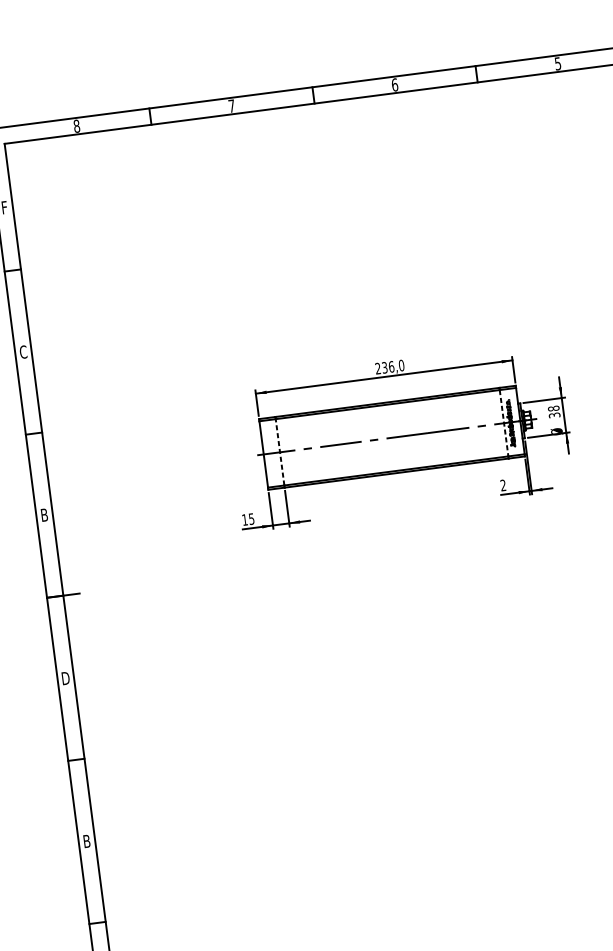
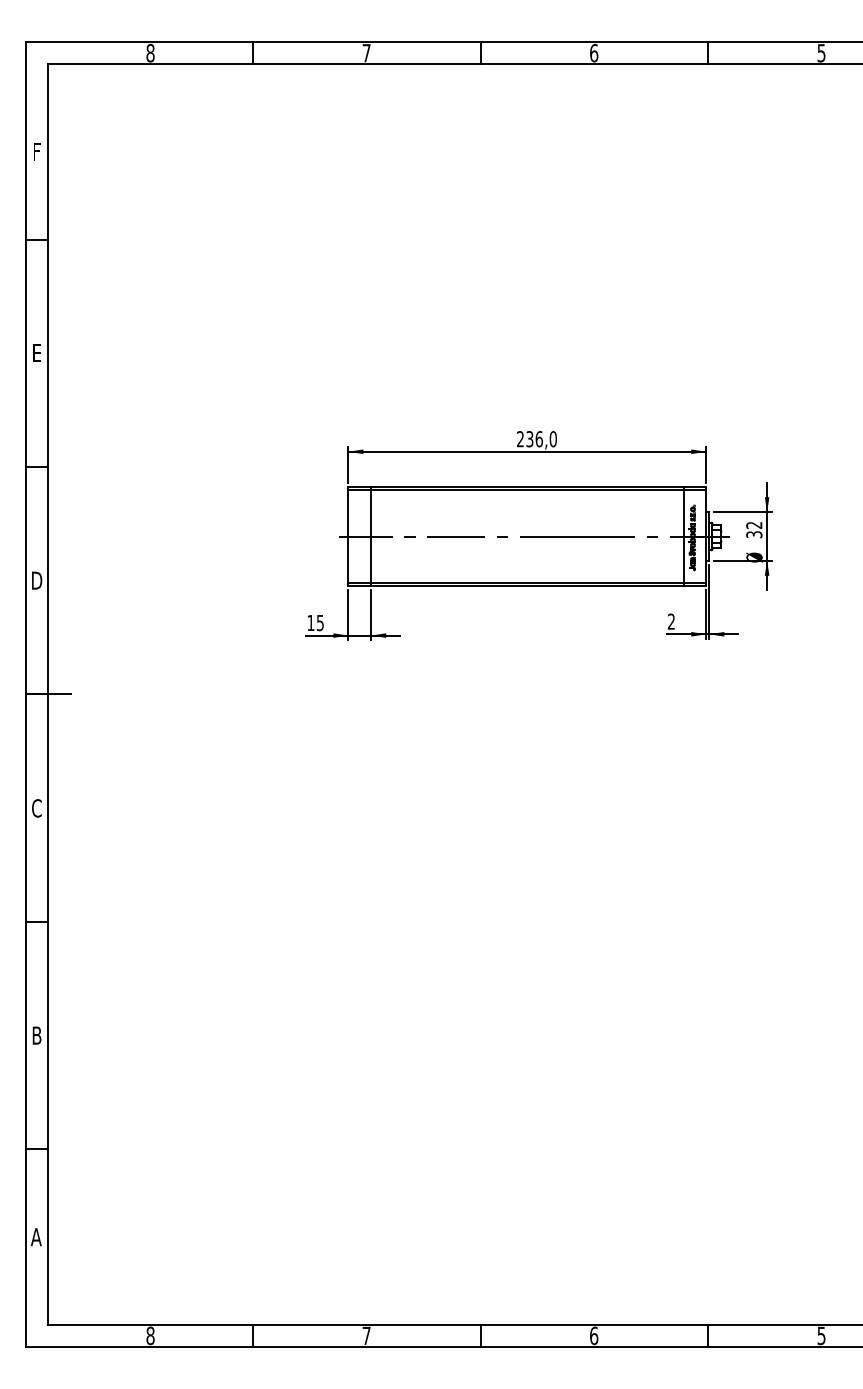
text: (23, 352) -> (36, 353), C -> E
text: (553, 408) -> (754, 524), 38 -> 32
line: (504, 423) -> (683, 537), dashed -> solid
line: (280, 452) -> (371, 536), dashed -> solid
text: (44, 514) -> (37, 580), B -> D
text: (66, 678) -> (37, 808), D -> C

